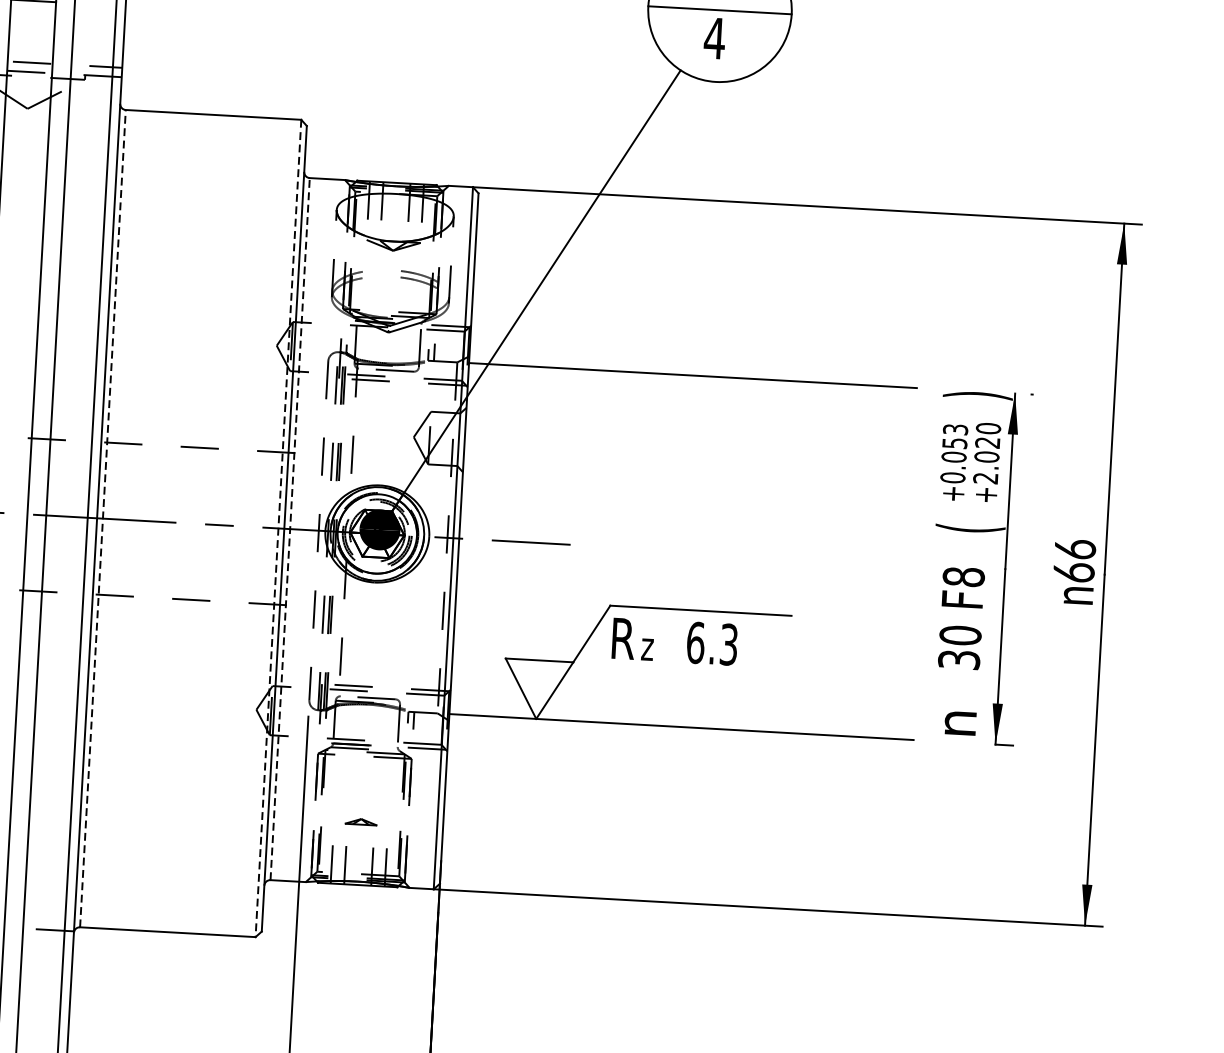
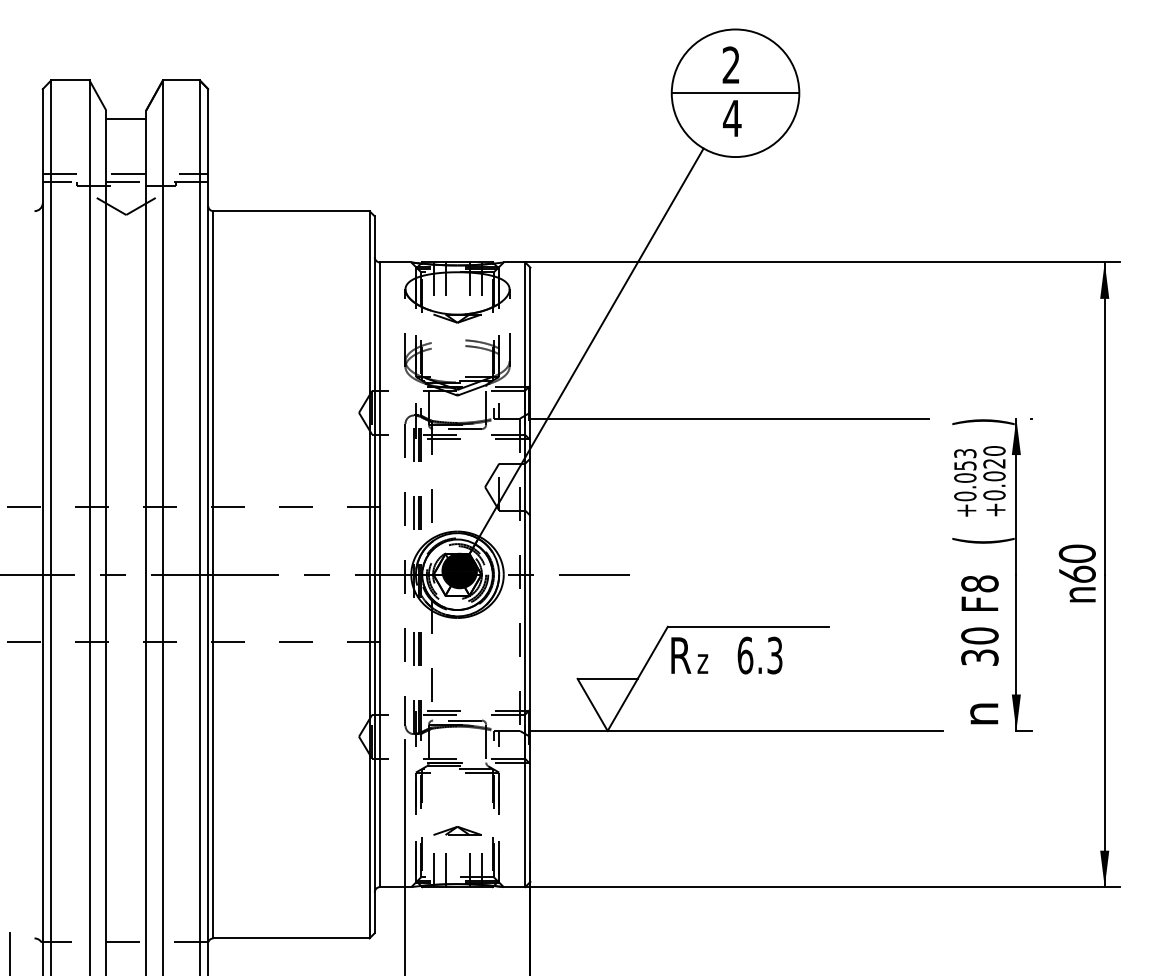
text: (985, 478) -> (994, 495), +2.020 -> +0.020
line: (103, 518) -> (213, 574), dashed -> solid
line: (278, 528) -> (369, 574), dashed -> solid
line: (289, 528) -> (379, 574), dashed -> solid
text: (1074, 548) -> (1076, 553), 66 -> 60
part: (361, 821) -> (457, 830), size x1.67

